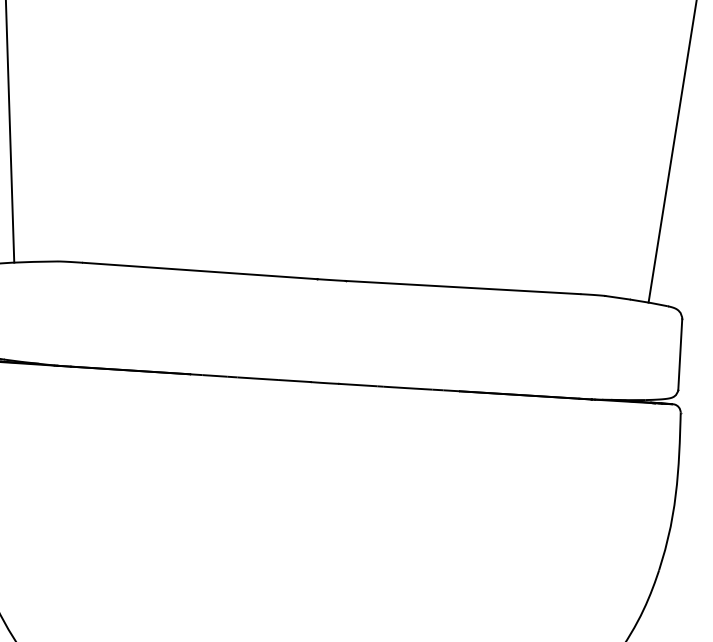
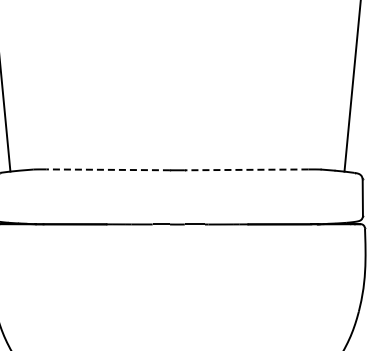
line: (200, 270) -> (108, 169), solid -> dashed
line: (462, 286) -> (246, 169), solid -> dashed

